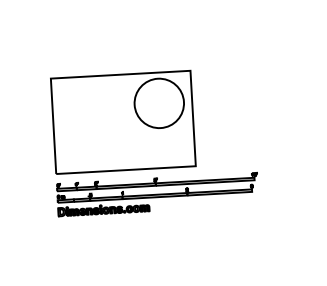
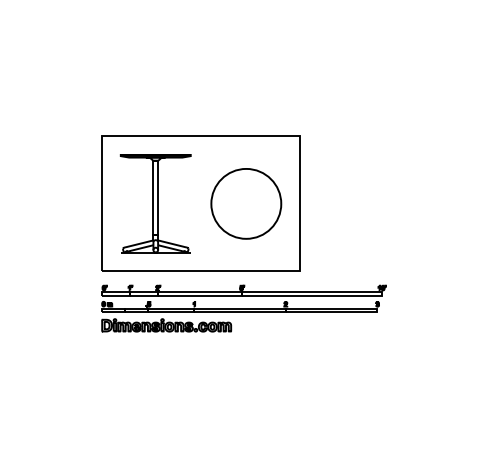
circle: (159, 103) -> (246, 203), moved
part: (91, 123) -> (155, 203), added

